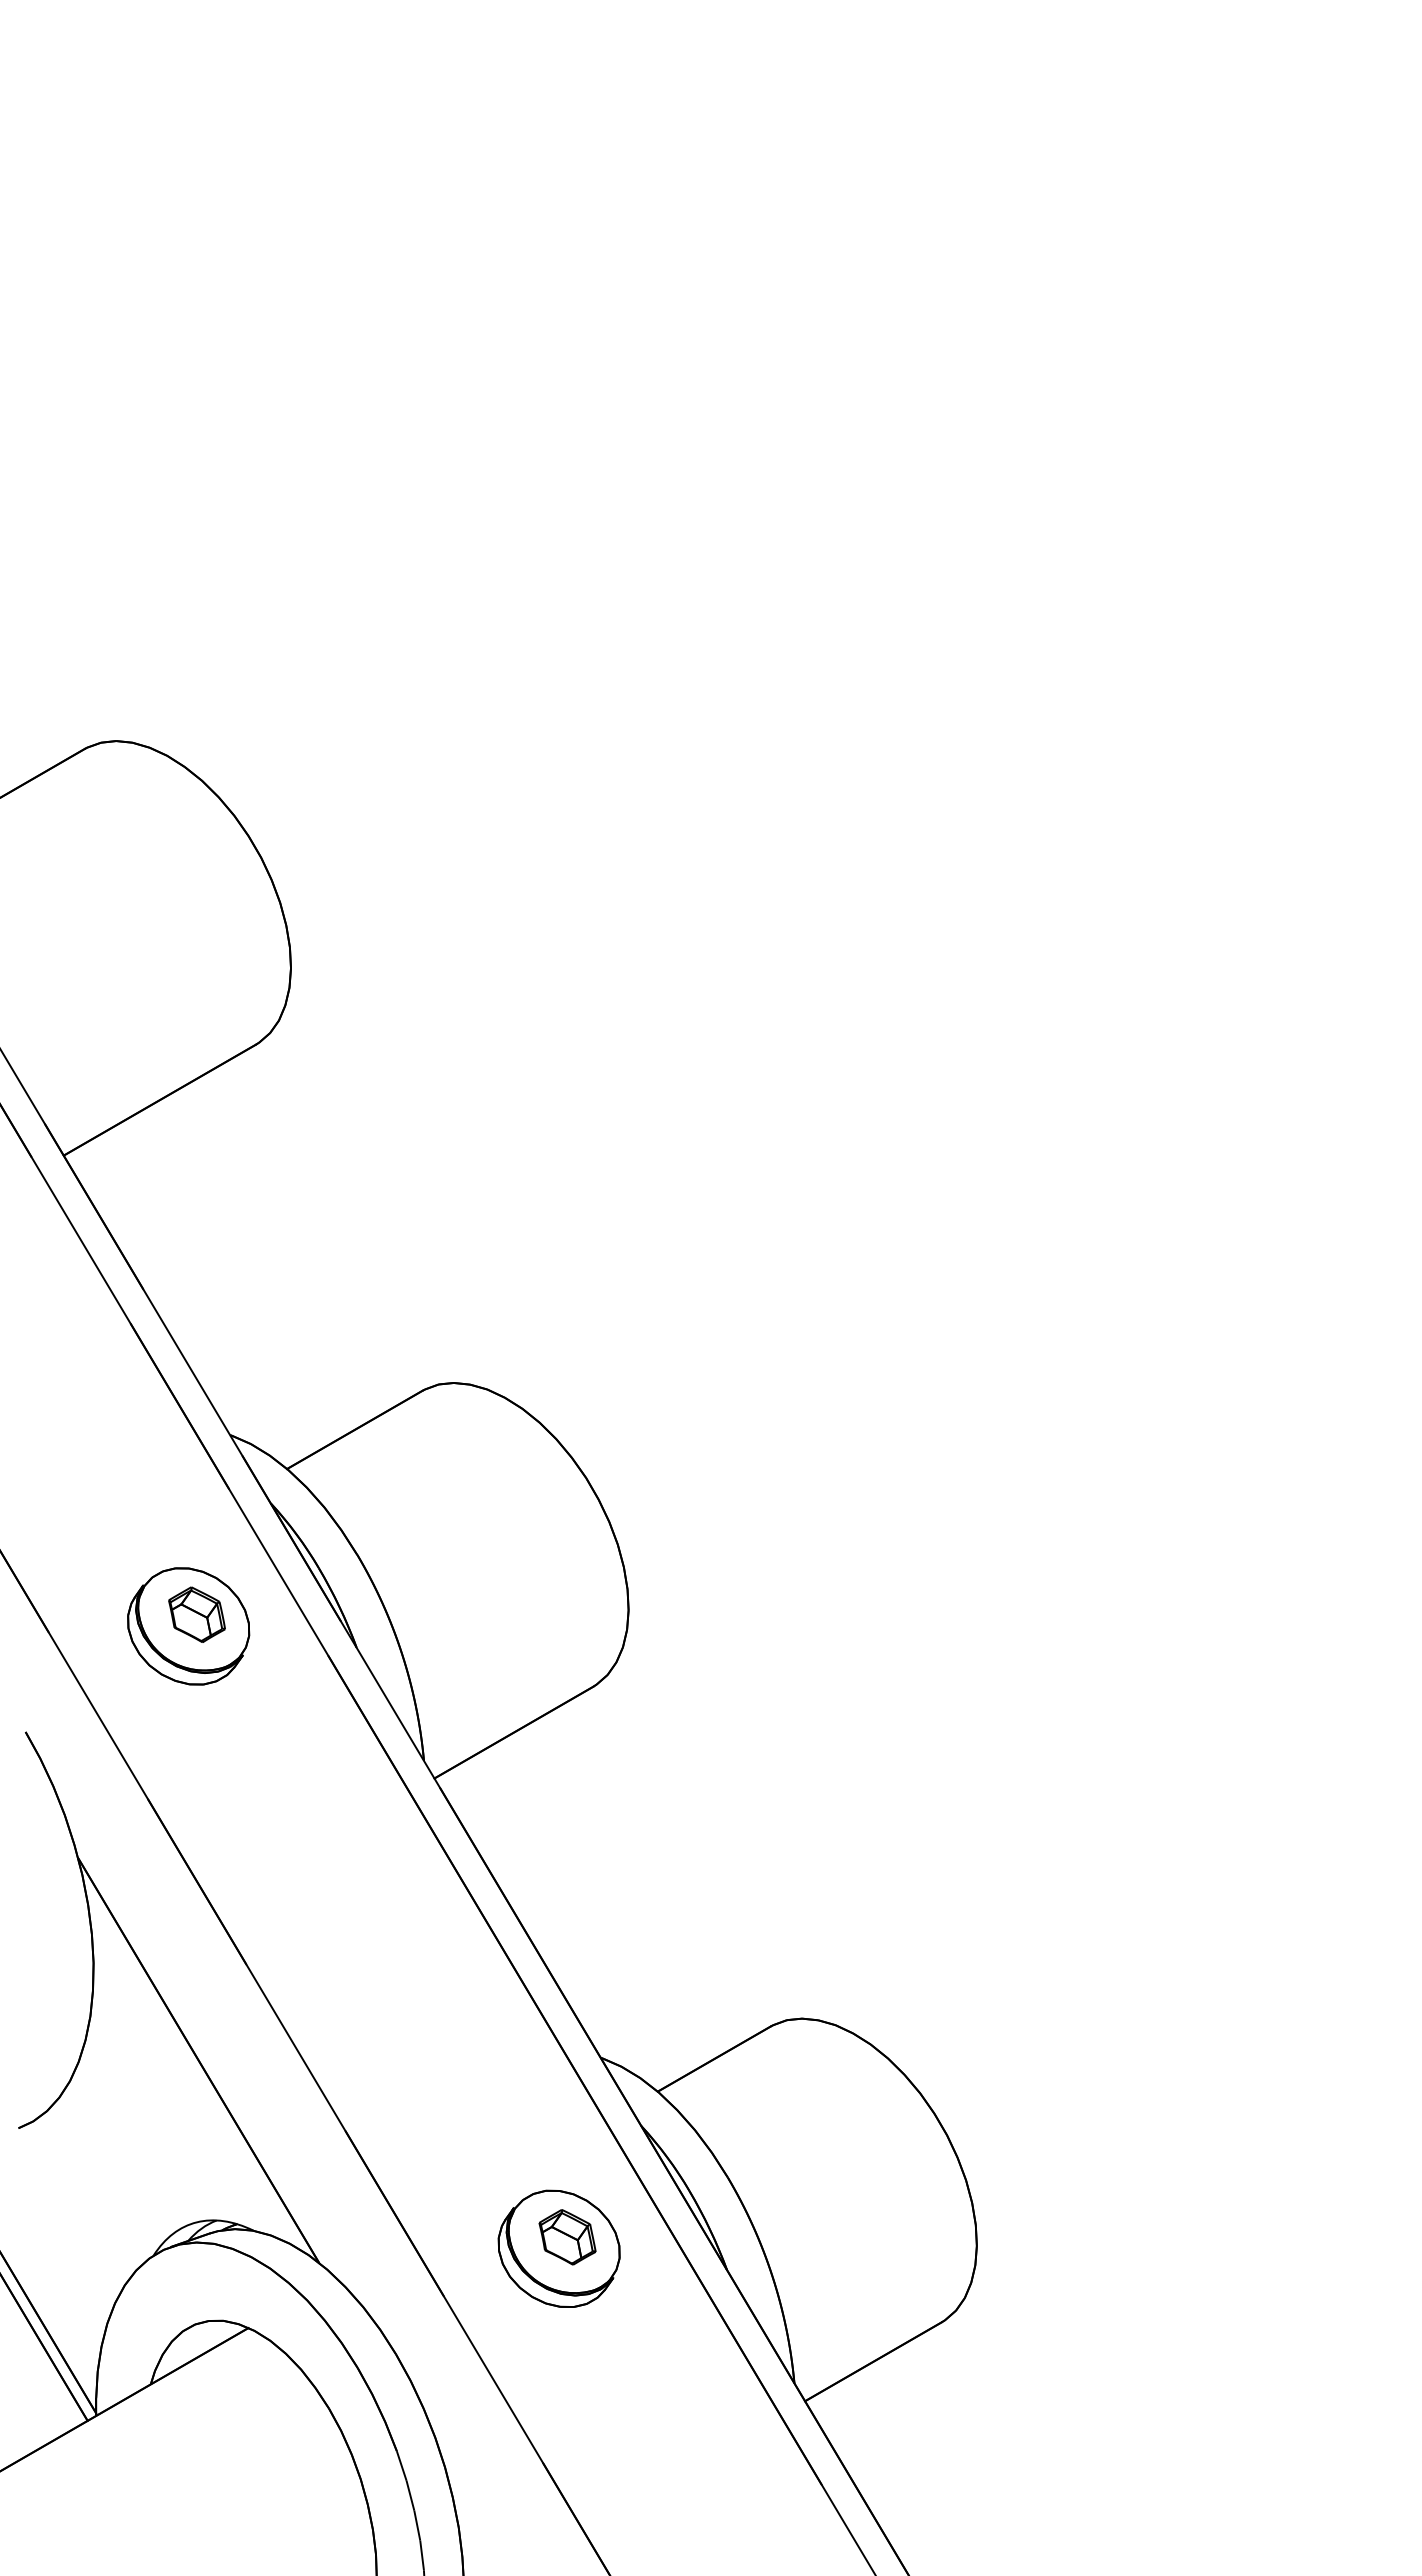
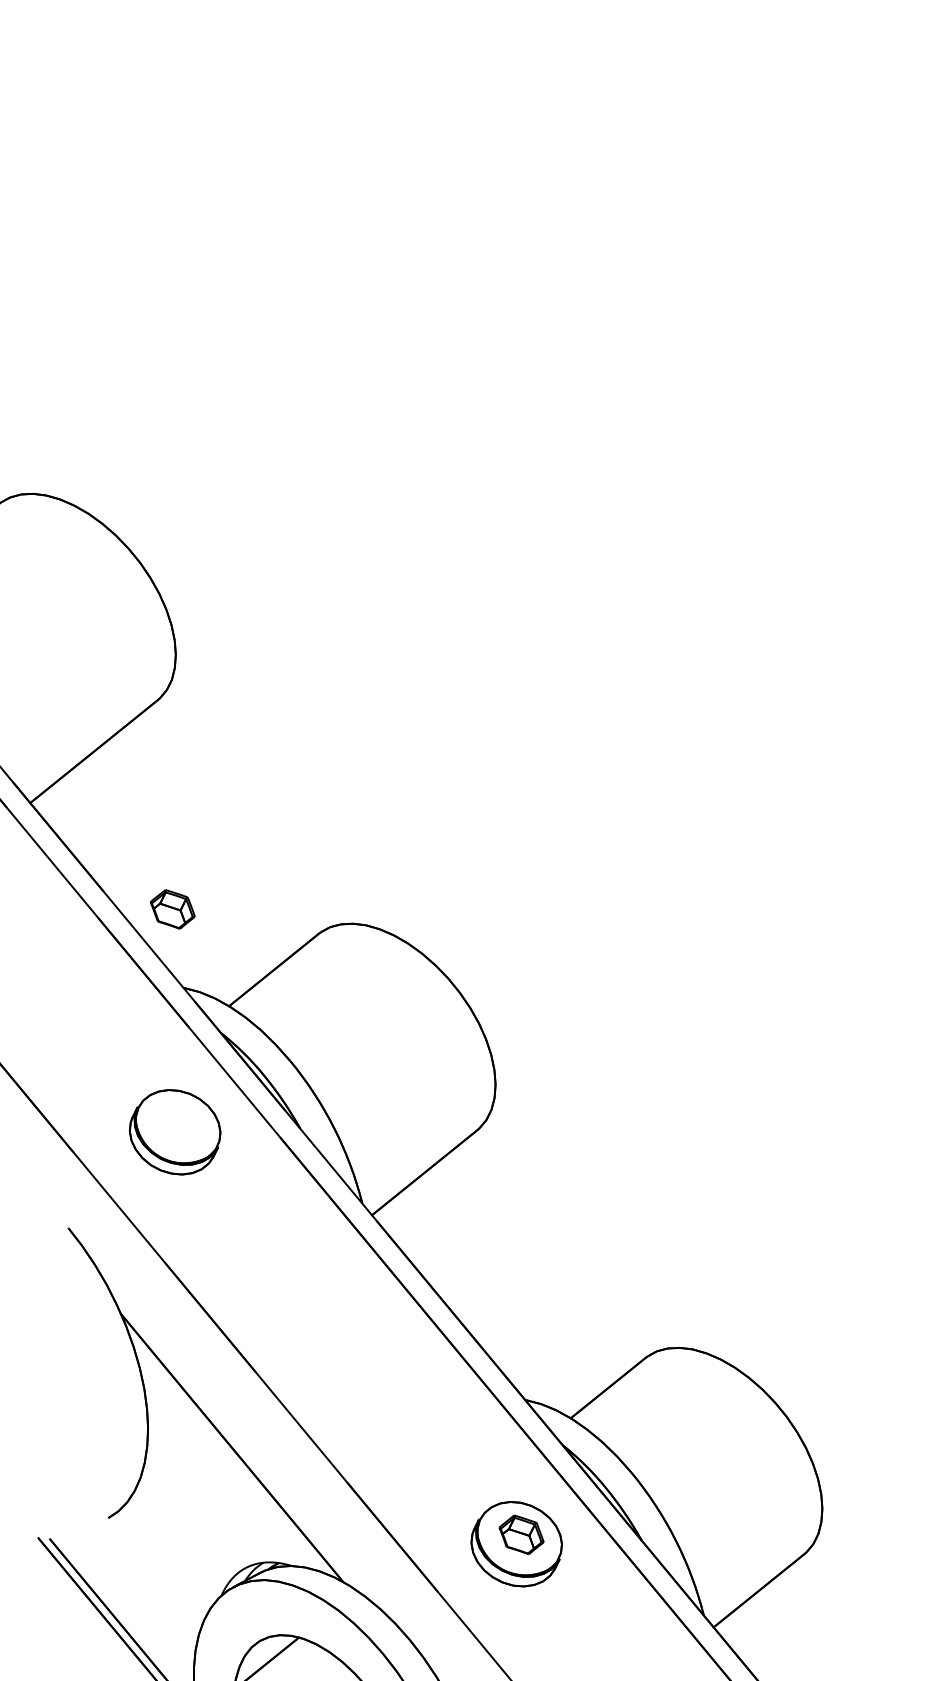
part: (196, 1614) -> (172, 909), moved

